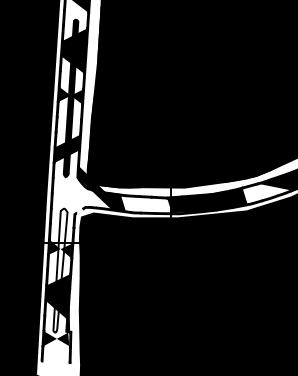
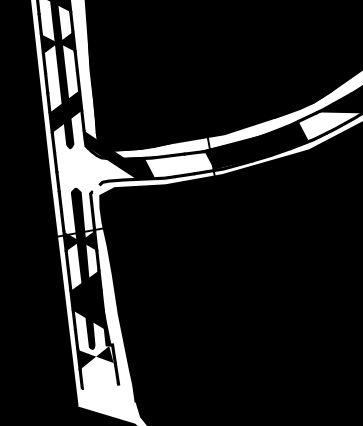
fill: (60, 270) -> (85, 268), added

